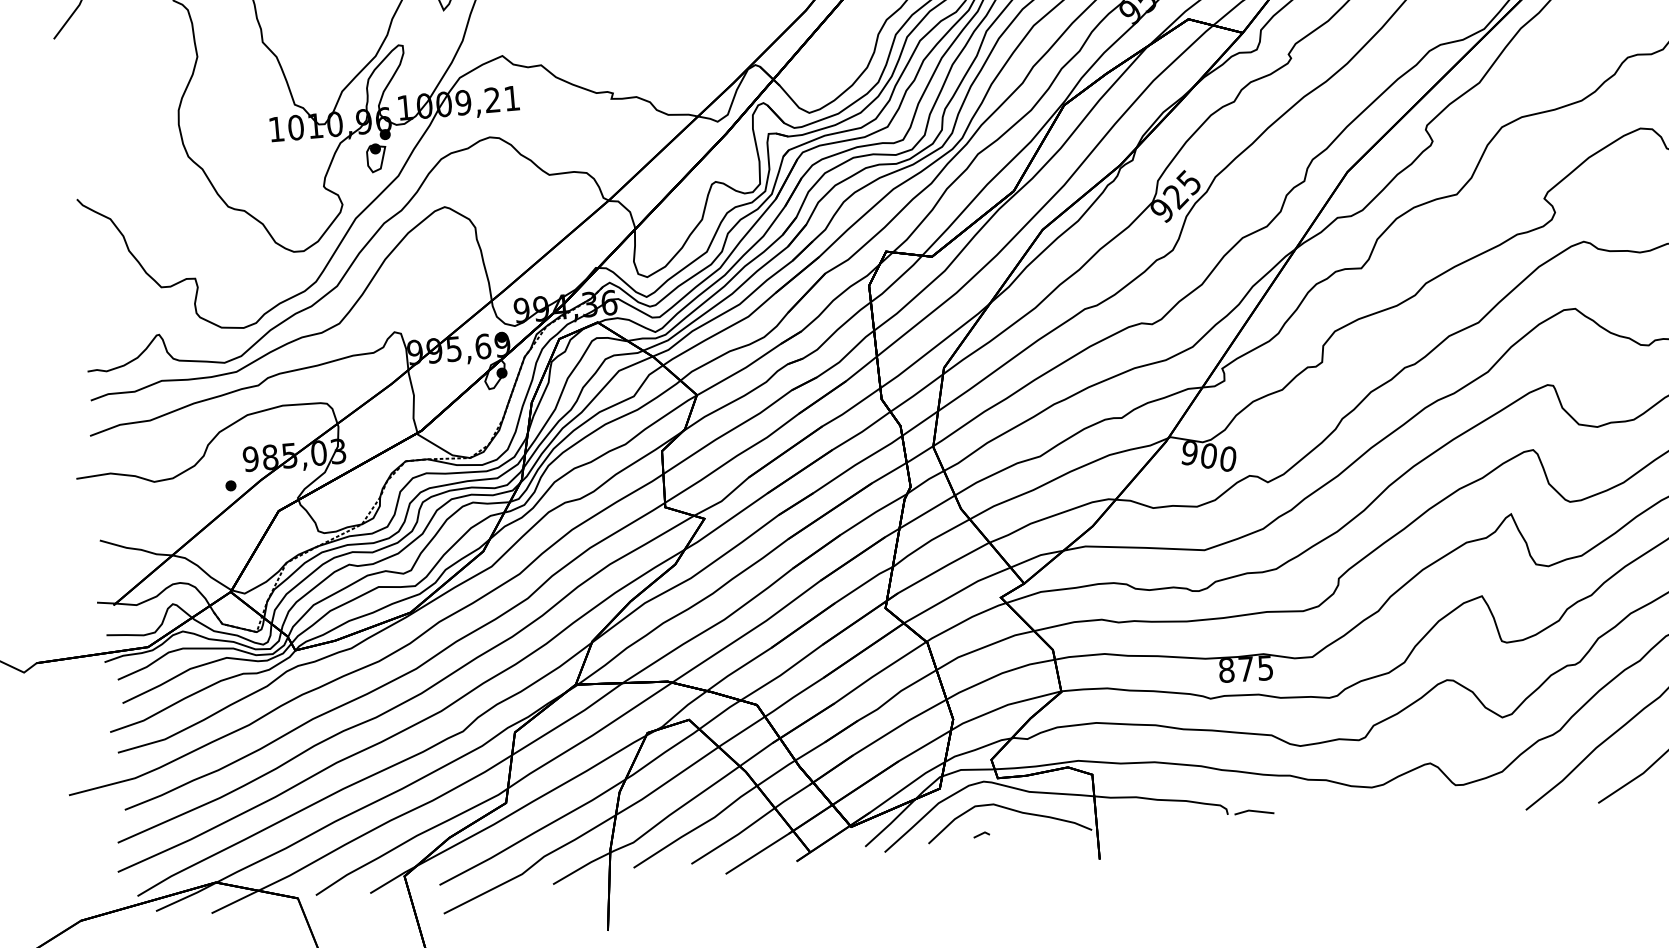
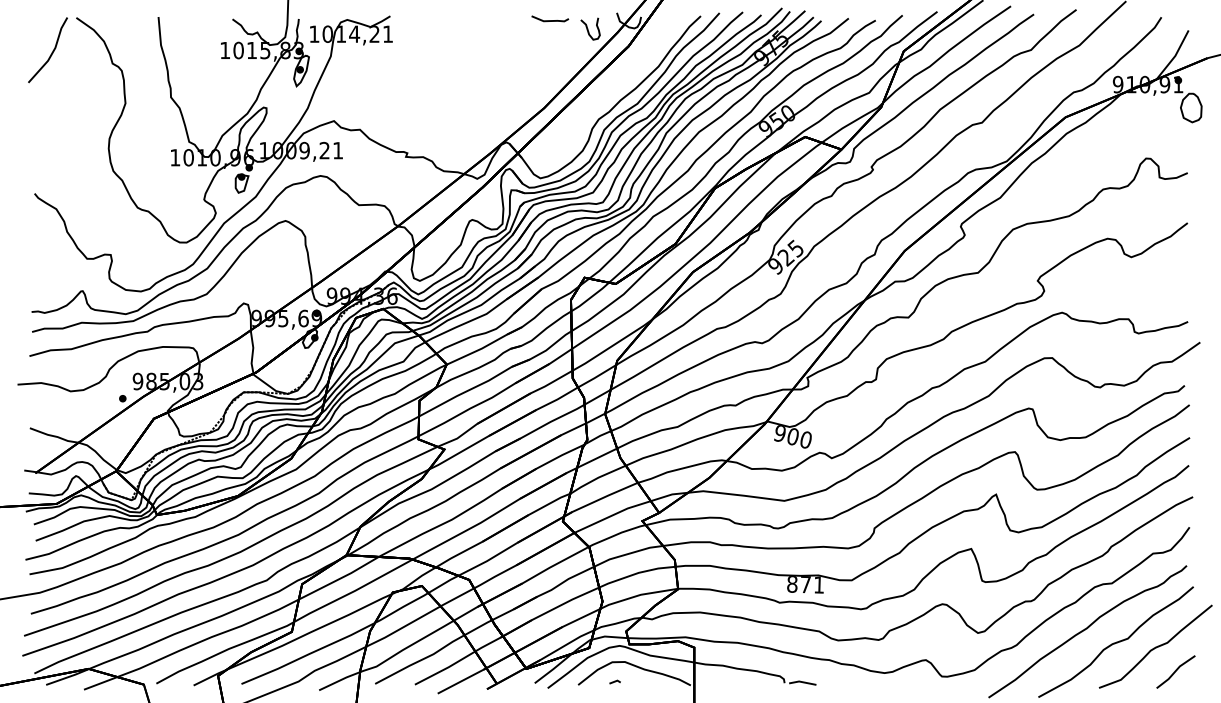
text: (1264, 667) -> (818, 584), 875 -> 871

